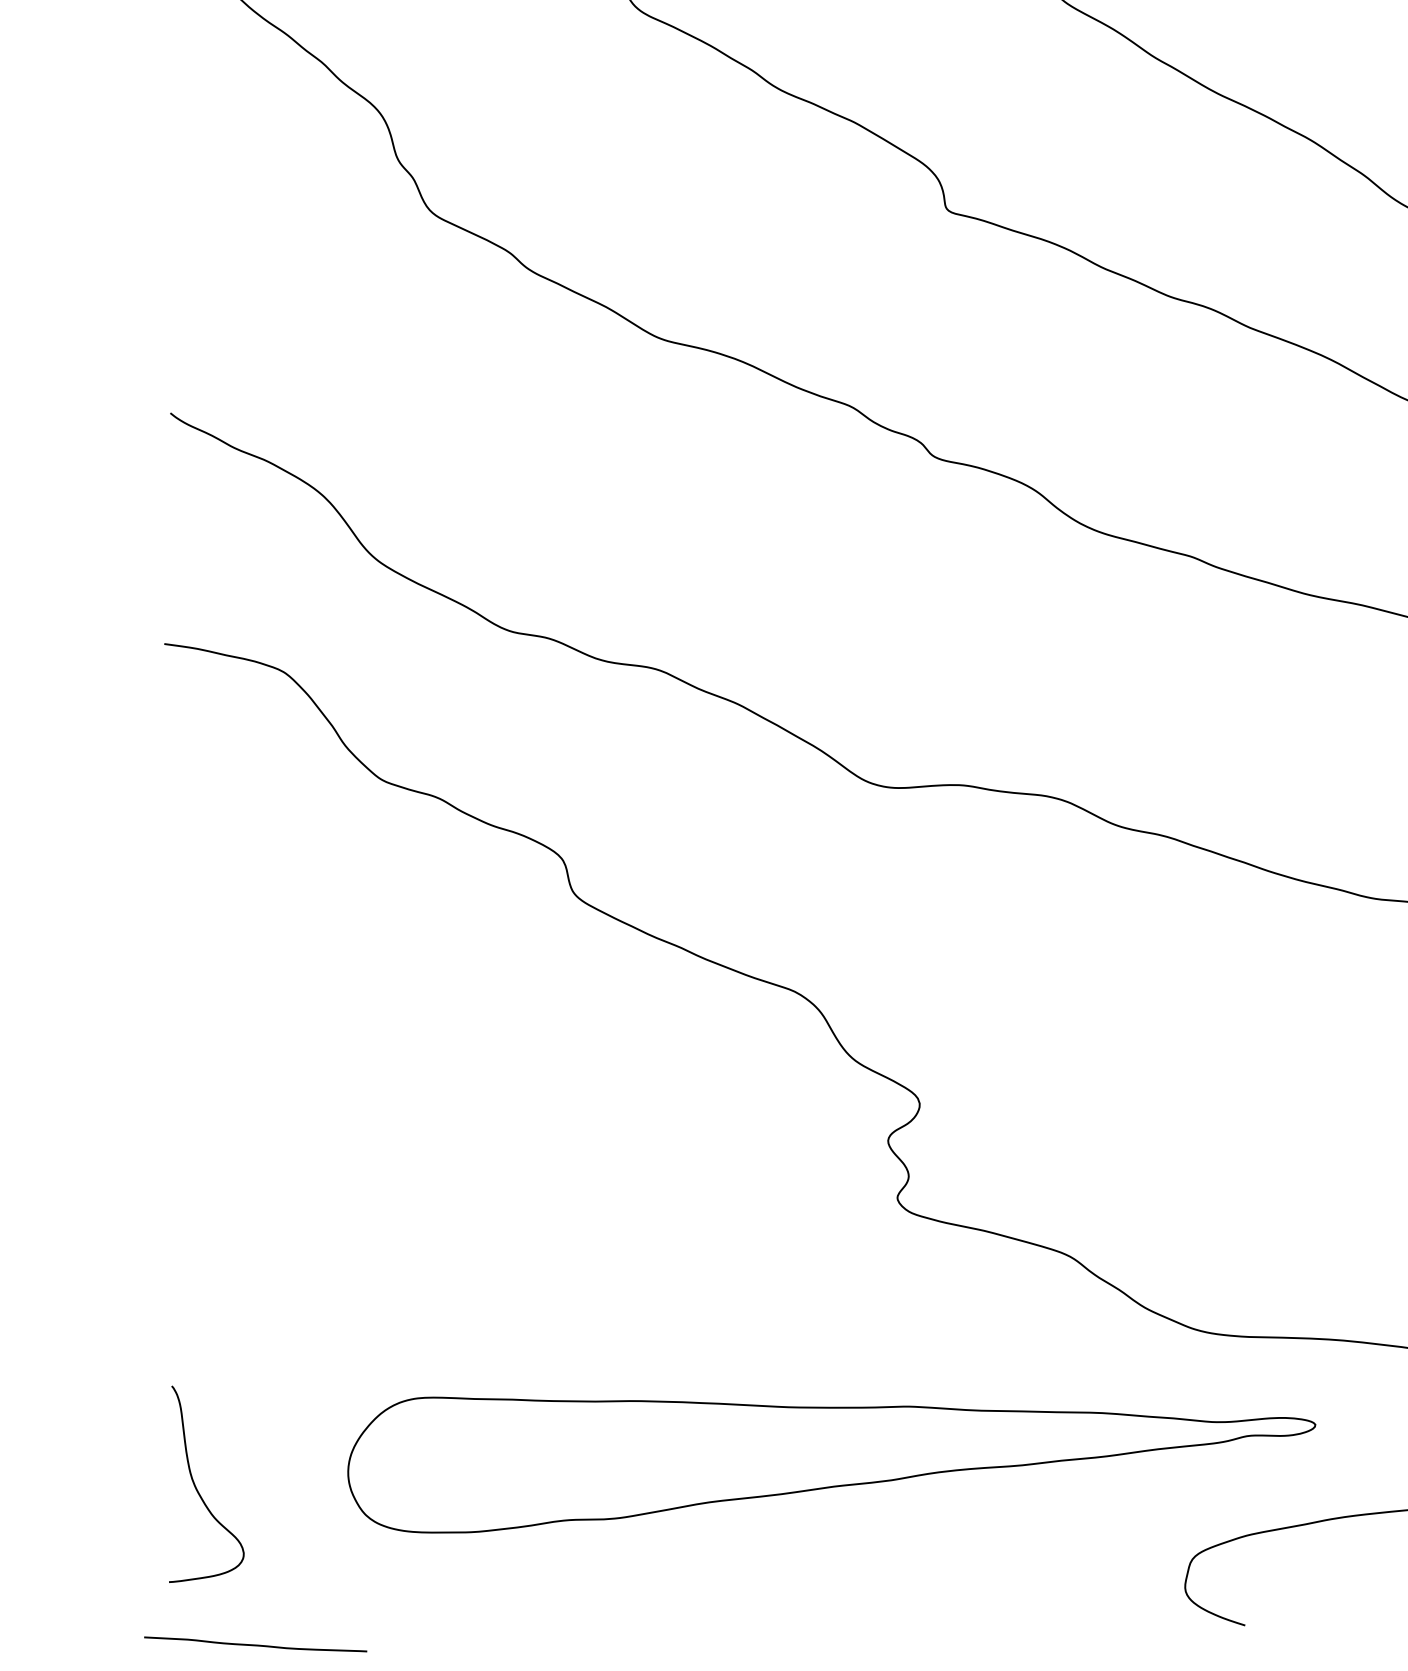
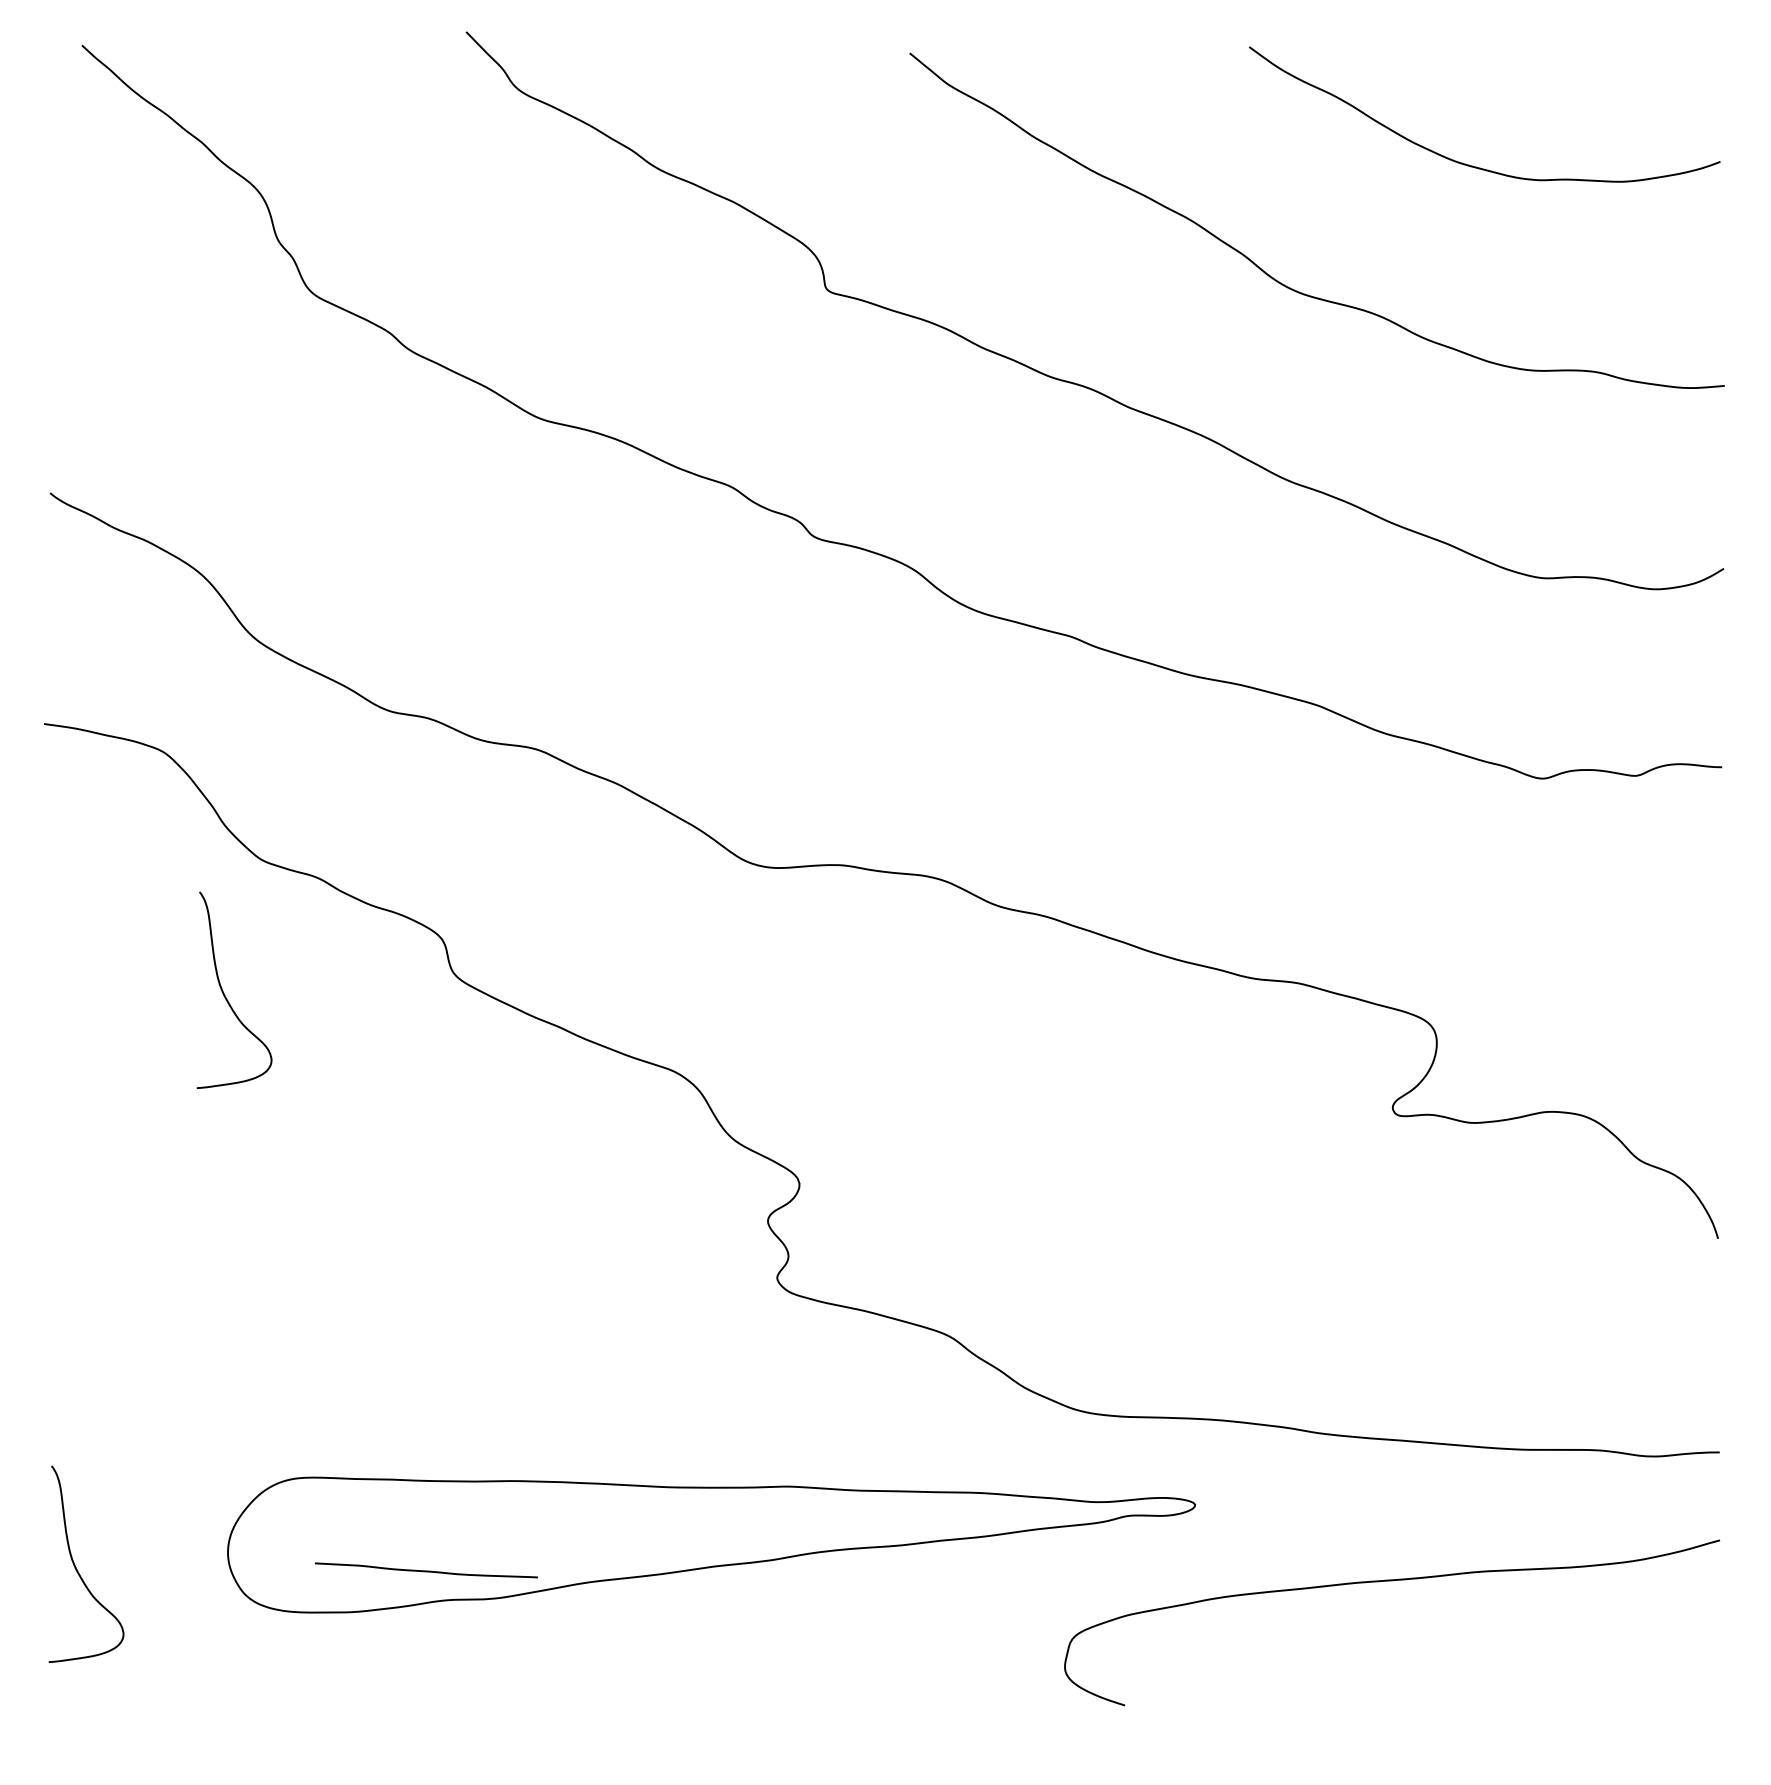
curve: (344, 913) -> (224, 993), added
curve: (255, 1644) -> (426, 1570), moved

